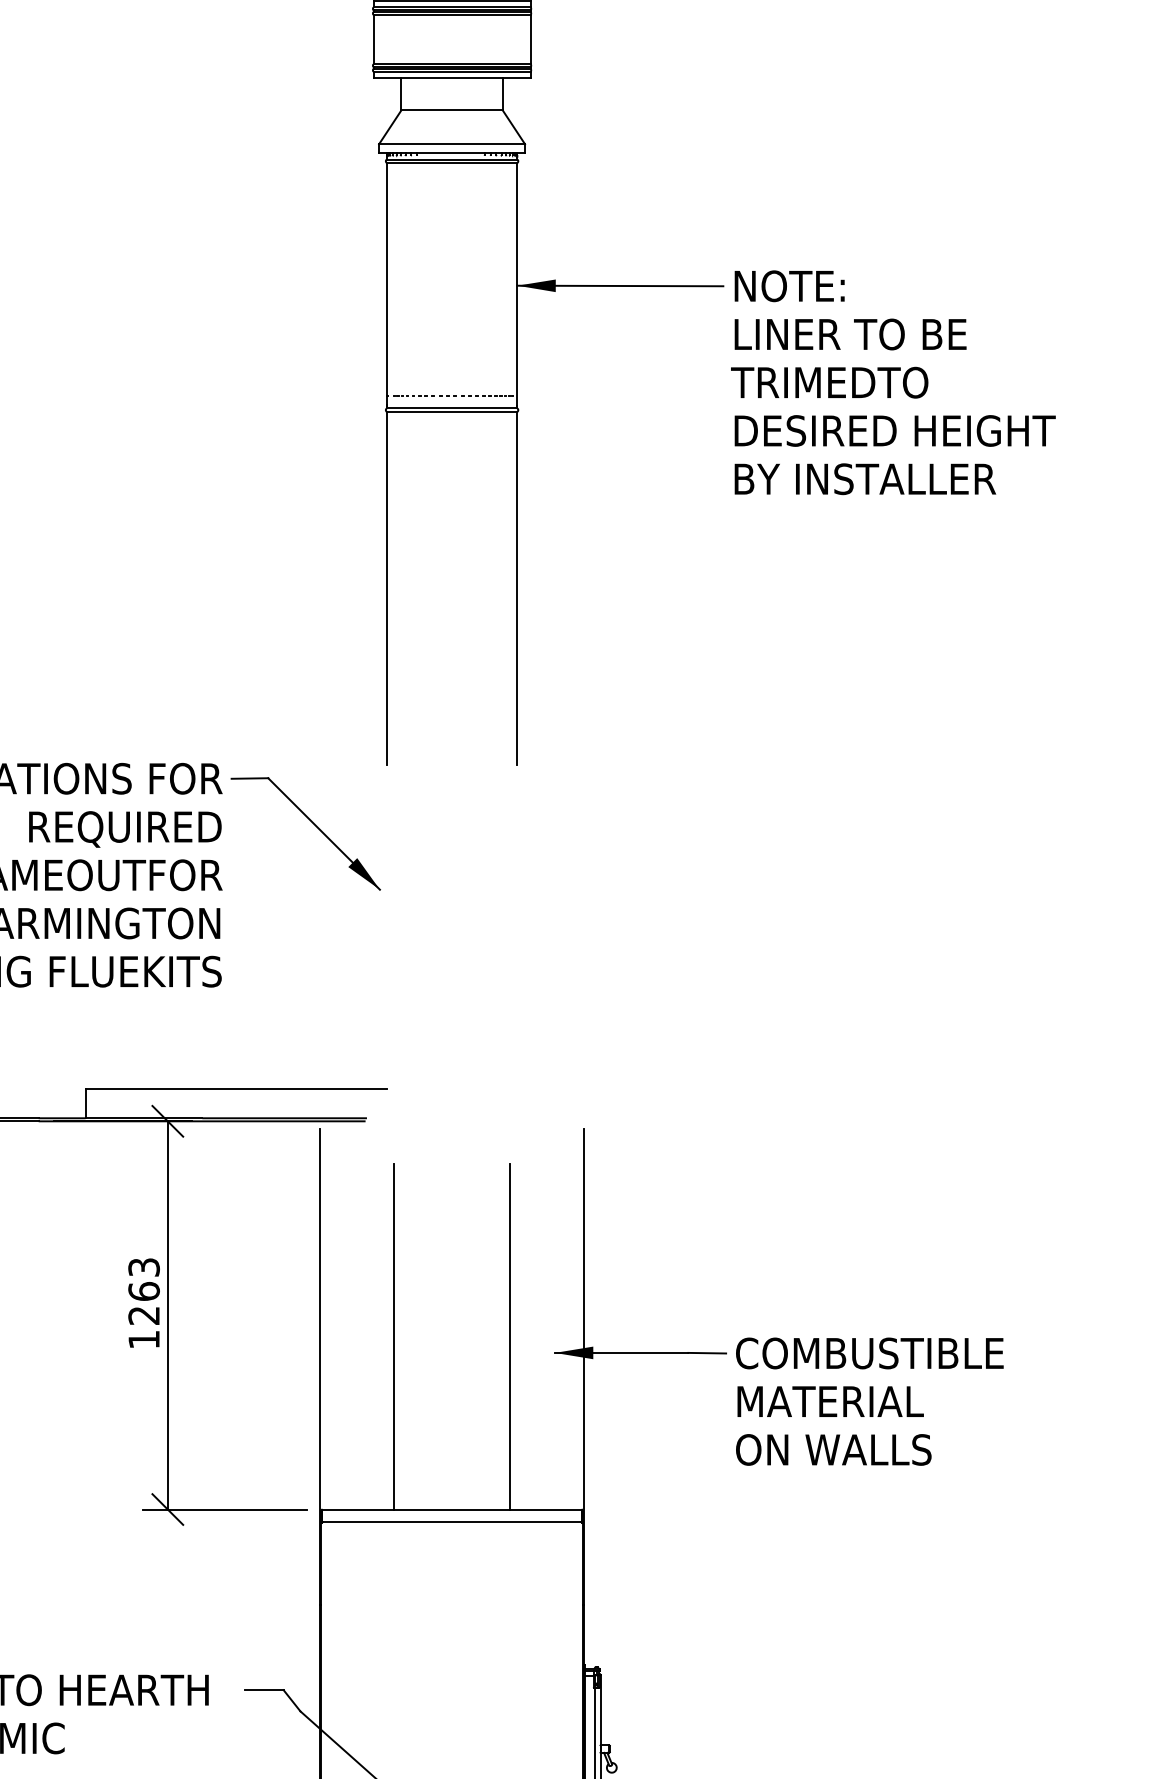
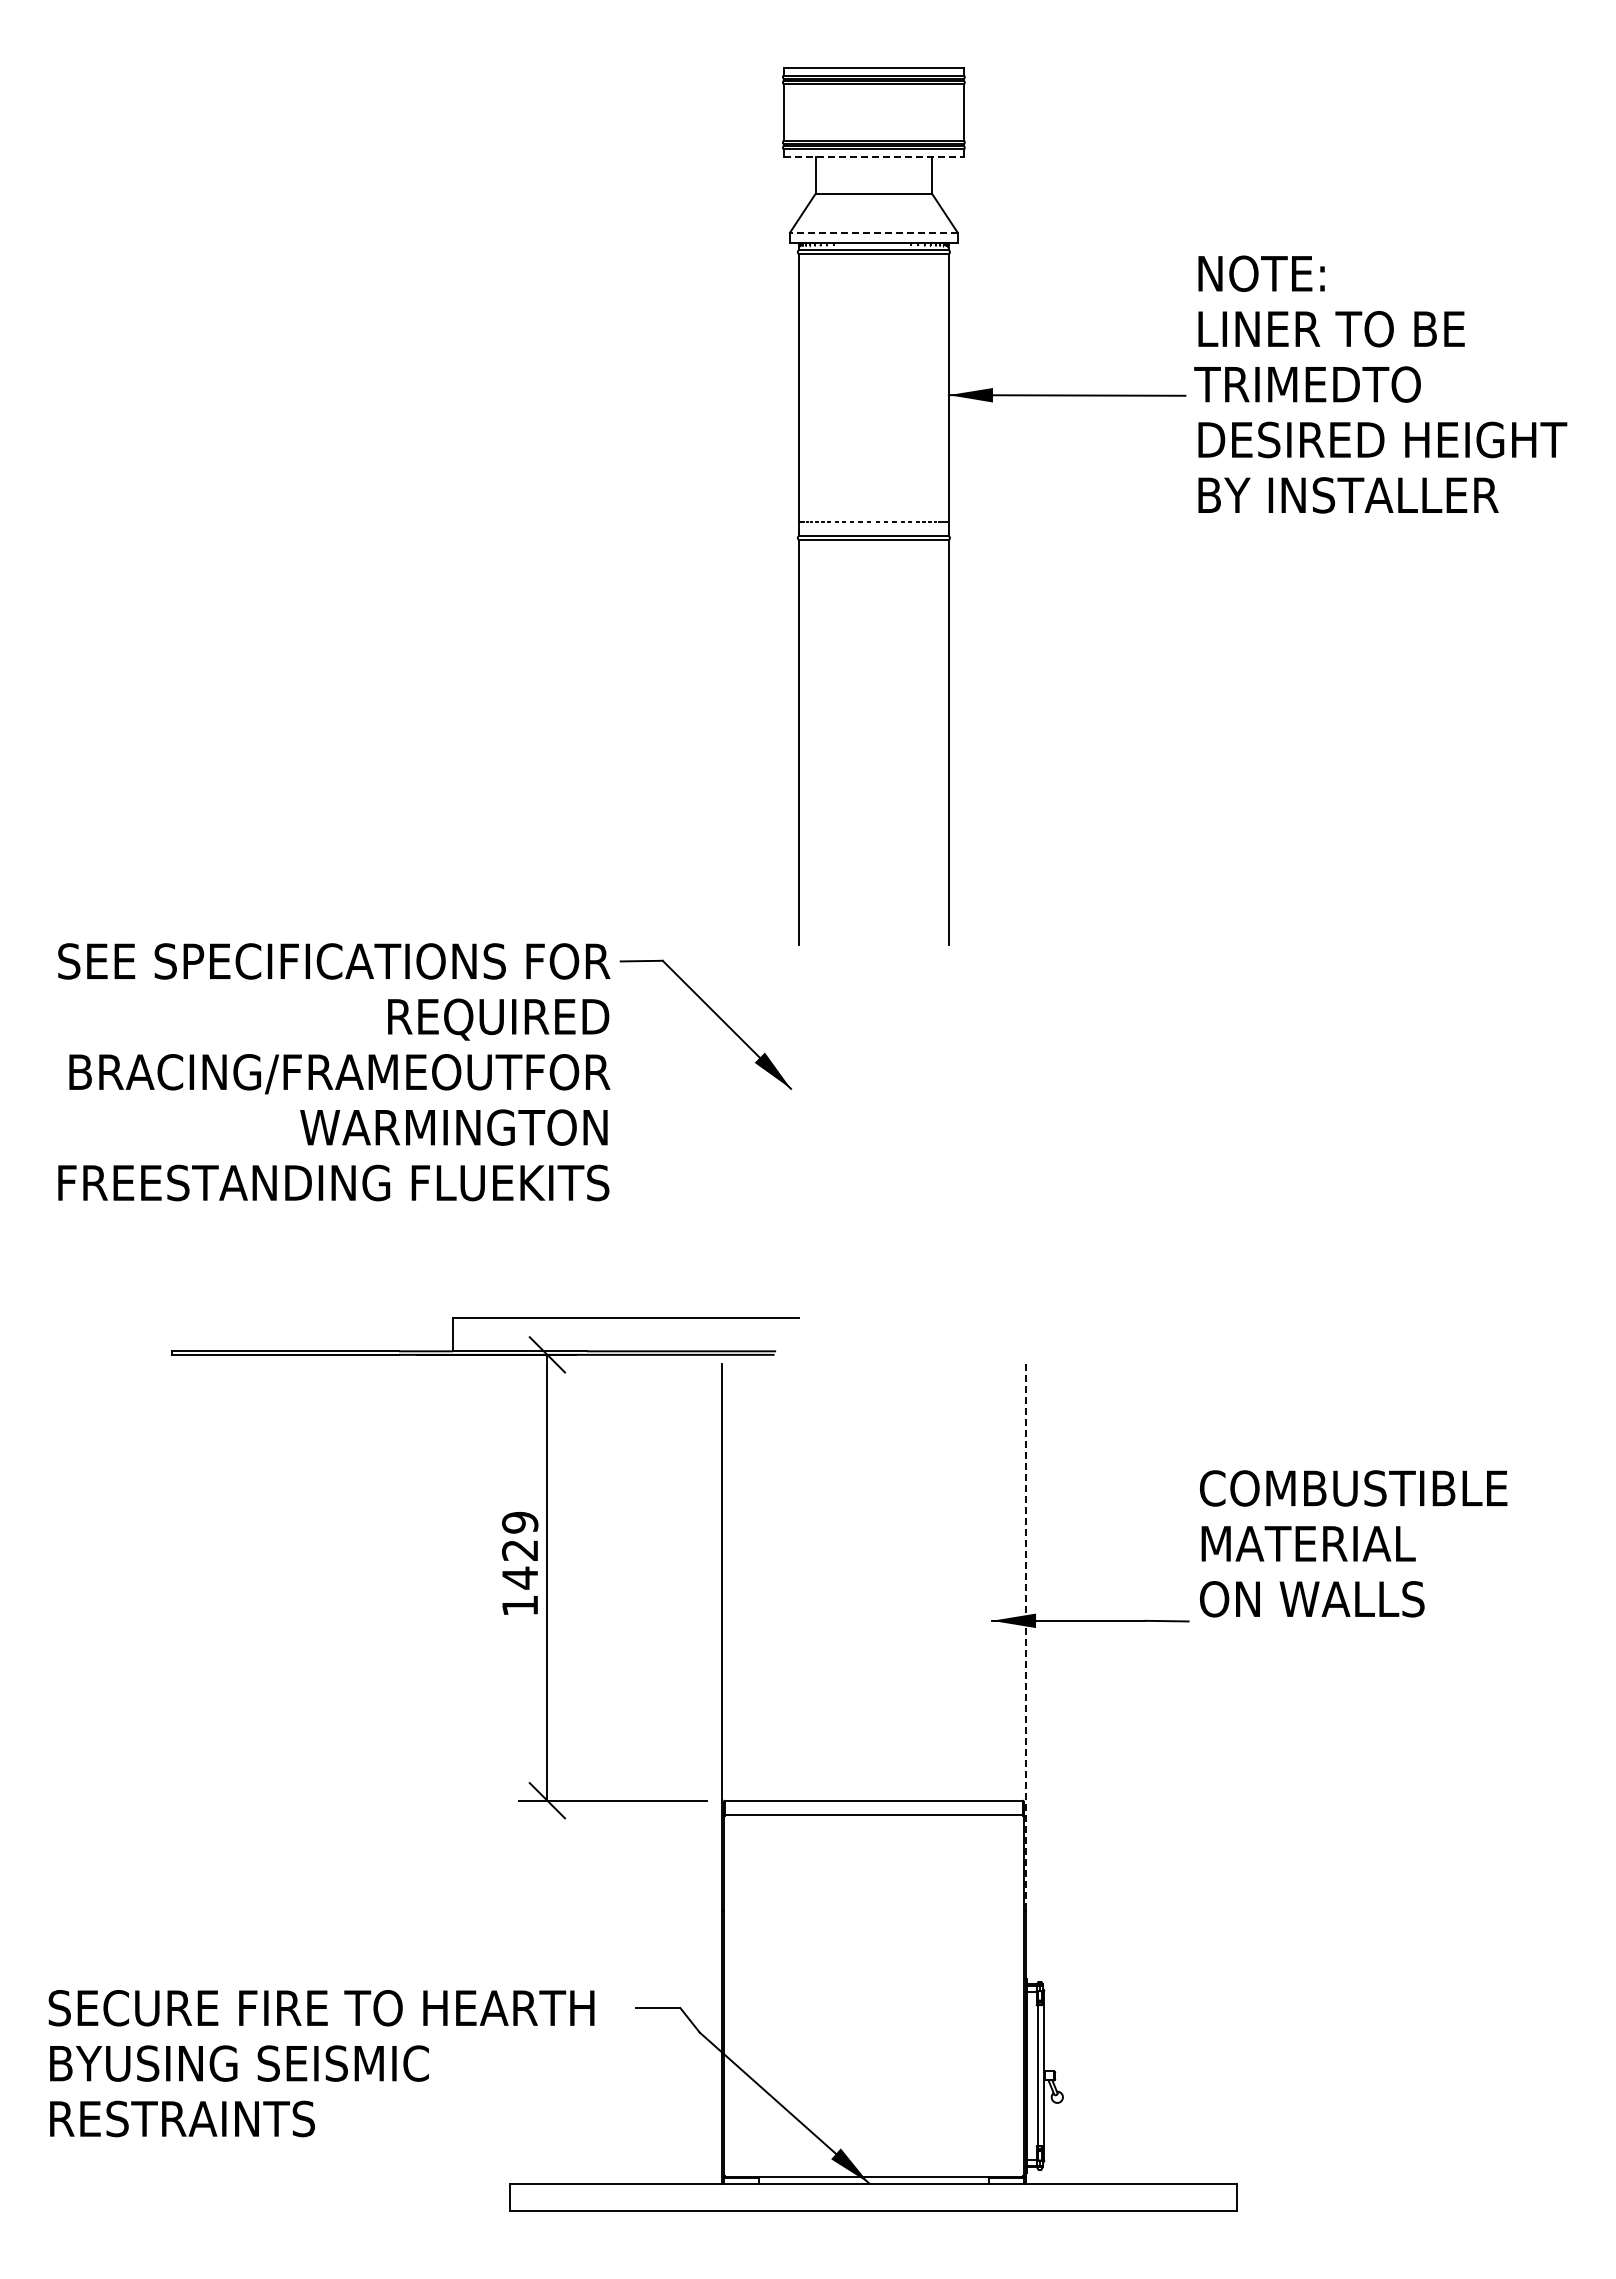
line: (452, 77) -> (874, 156), solid -> dashed
line: (451, 144) -> (873, 232), solid -> dashed
text: (893, 382) -> (1380, 384), moved
text: (144, 1291) -> (520, 1550), 1263 -> 1429
line: (394, 1336) -> (807, 1601), removed
line: (510, 1336) -> (940, 1601), removed
line: (584, 1367) -> (1025, 1637), solid -> dashed
text: (869, 1401) -> (1353, 1543), moved

